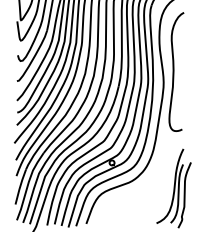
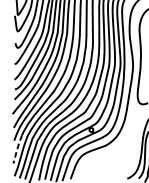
line: (20, 186) -> (17, 149), solid -> dashed

